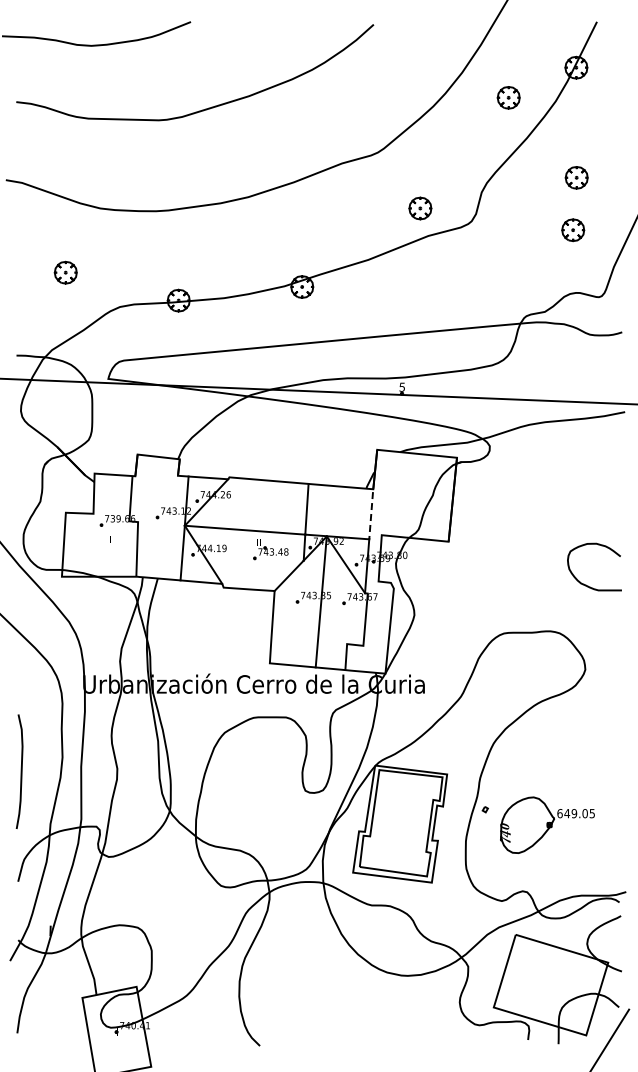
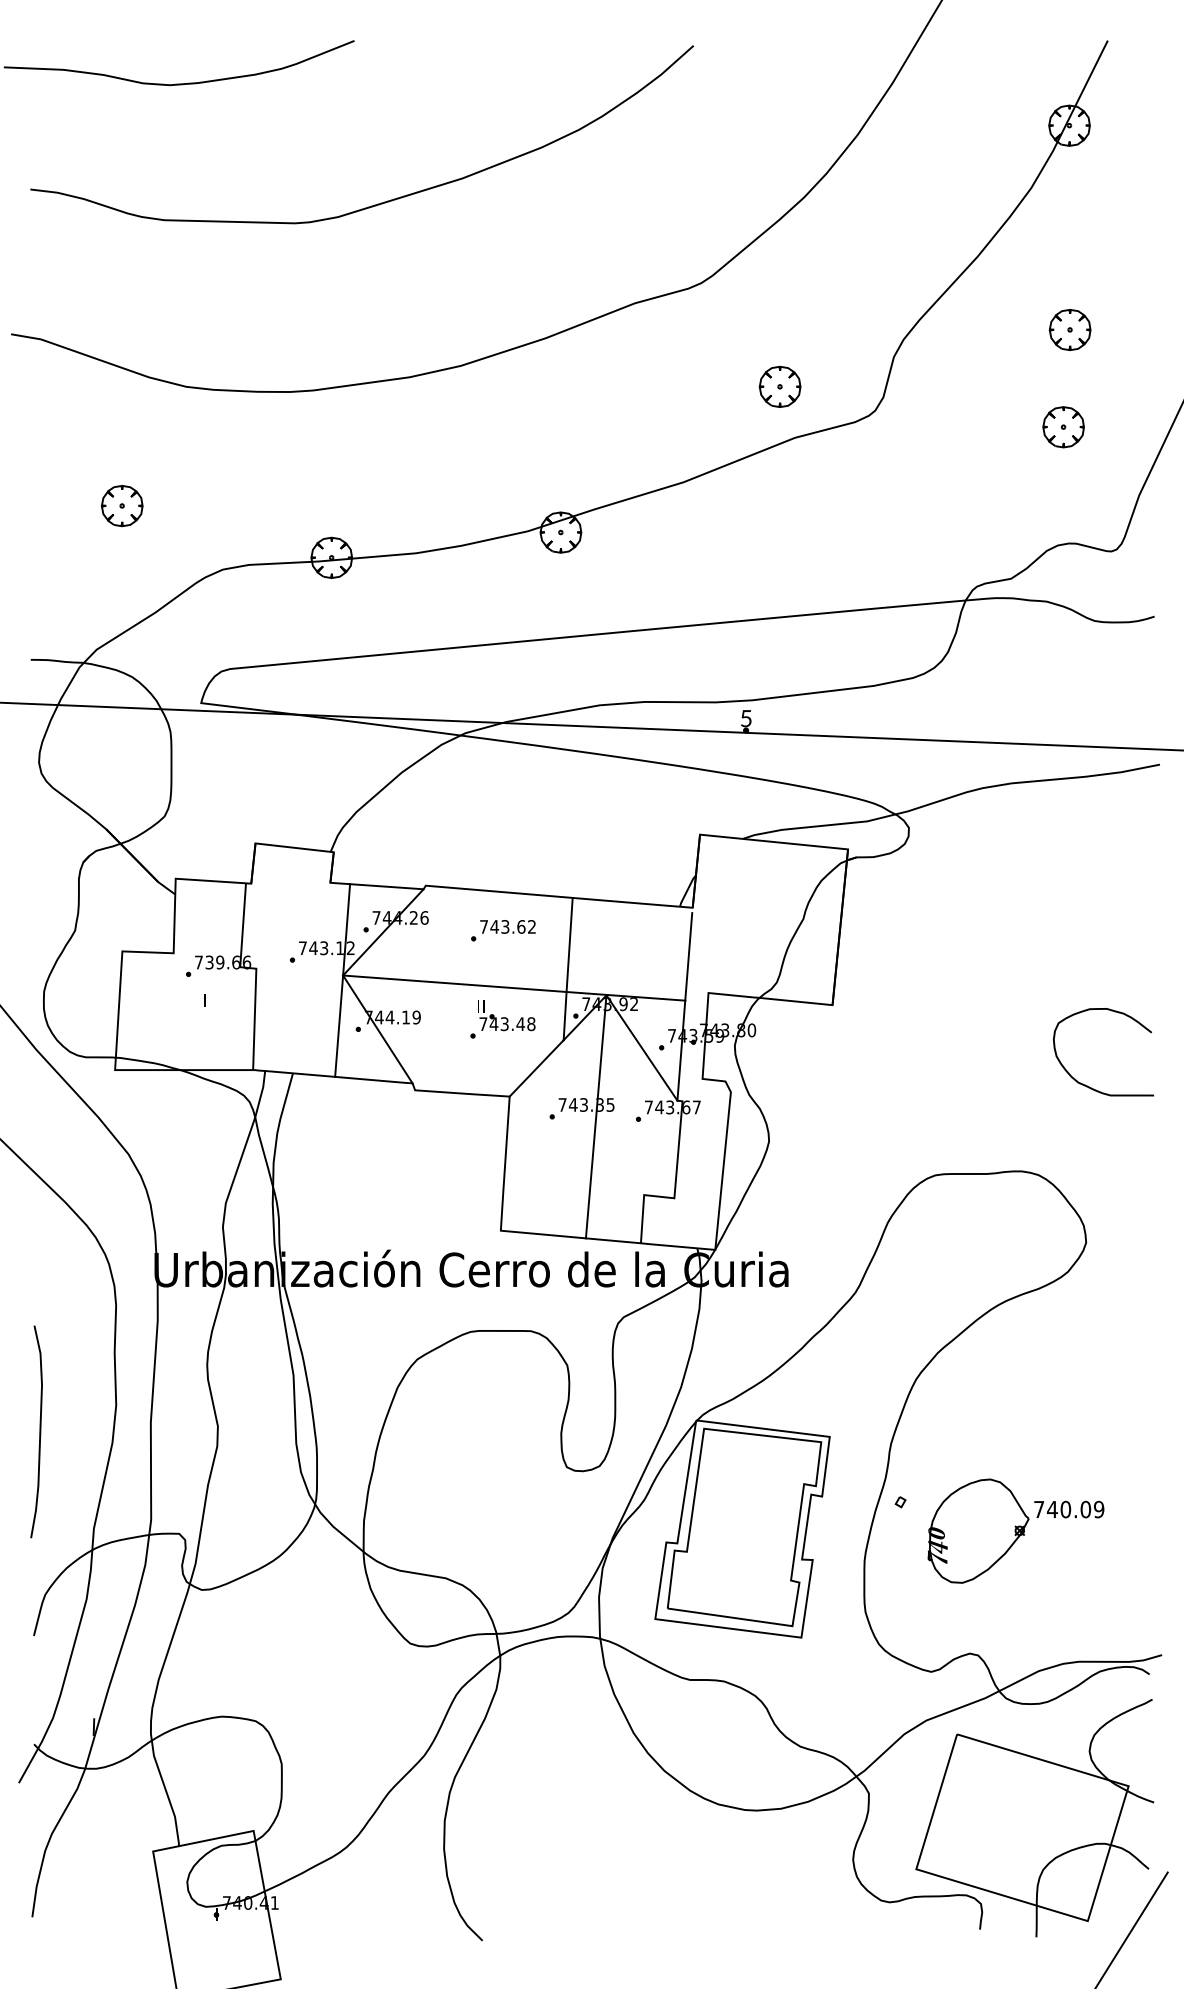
part: (508, 97) -> (943, 180), removed
part: (270, 501) -> (502, 930), added
line: (371, 515) -> (689, 956), dashed -> solid
text: (576, 813) -> (1069, 1509), 649.05 -> 740.09

